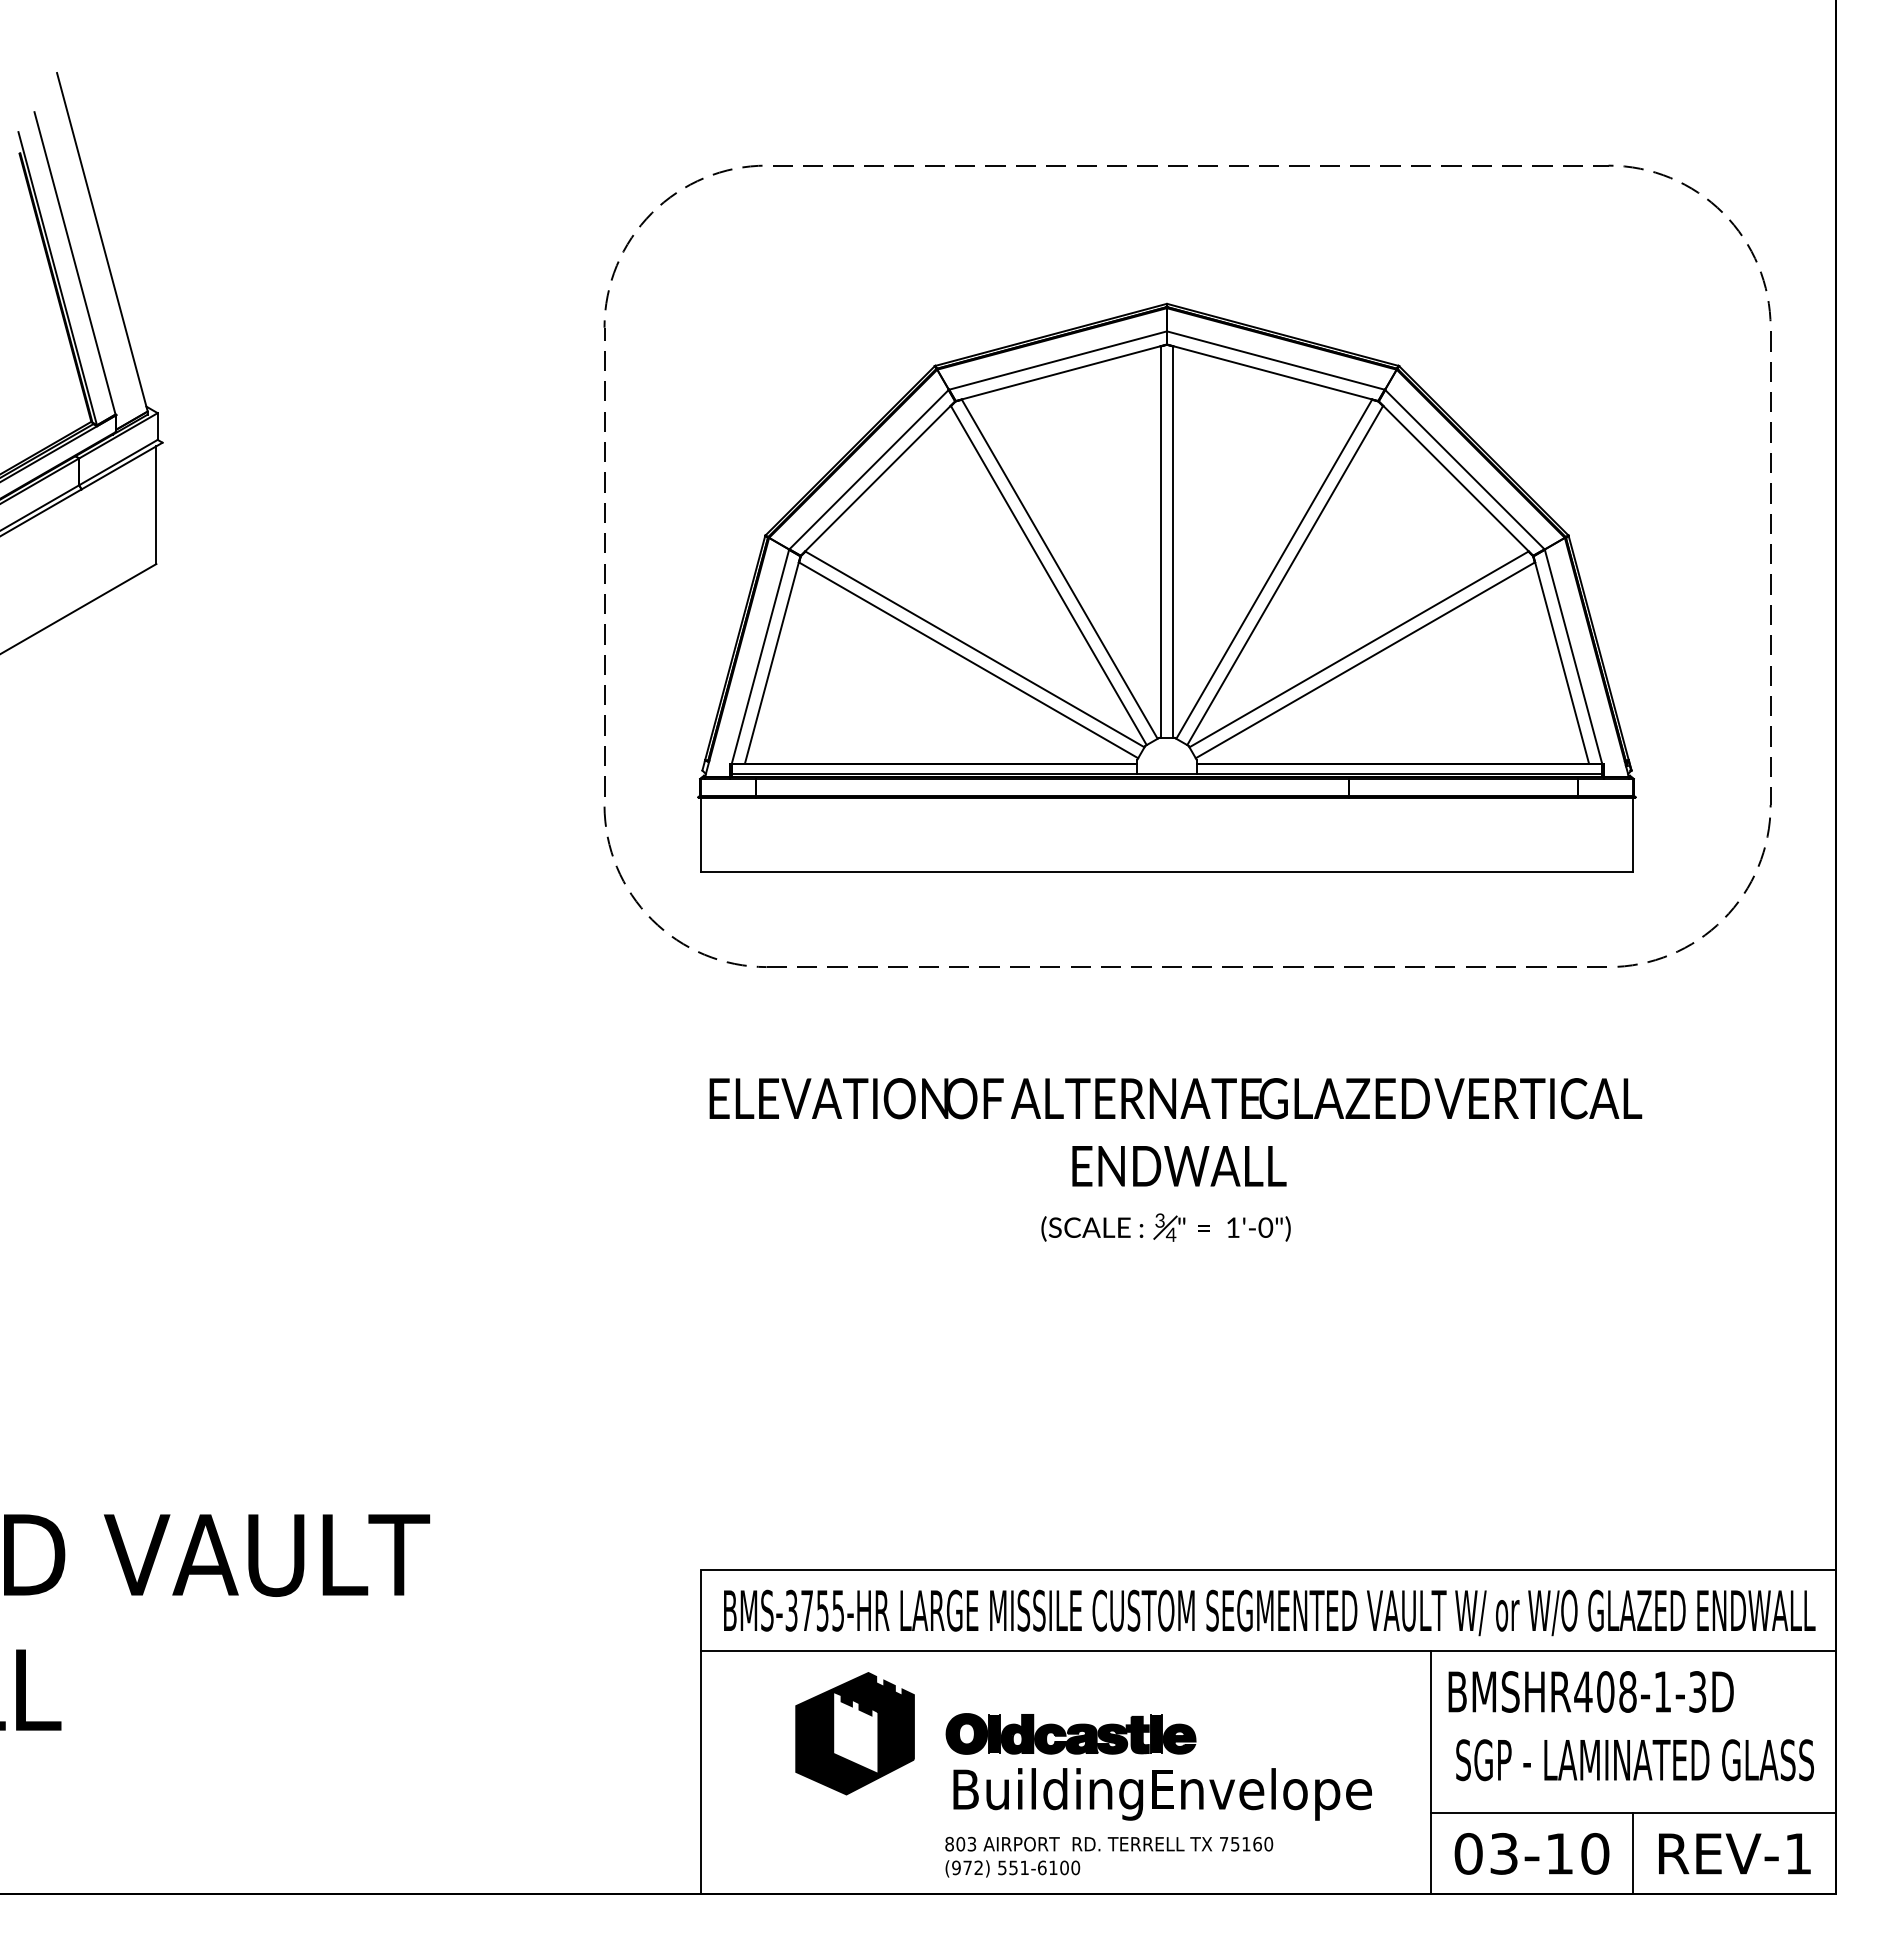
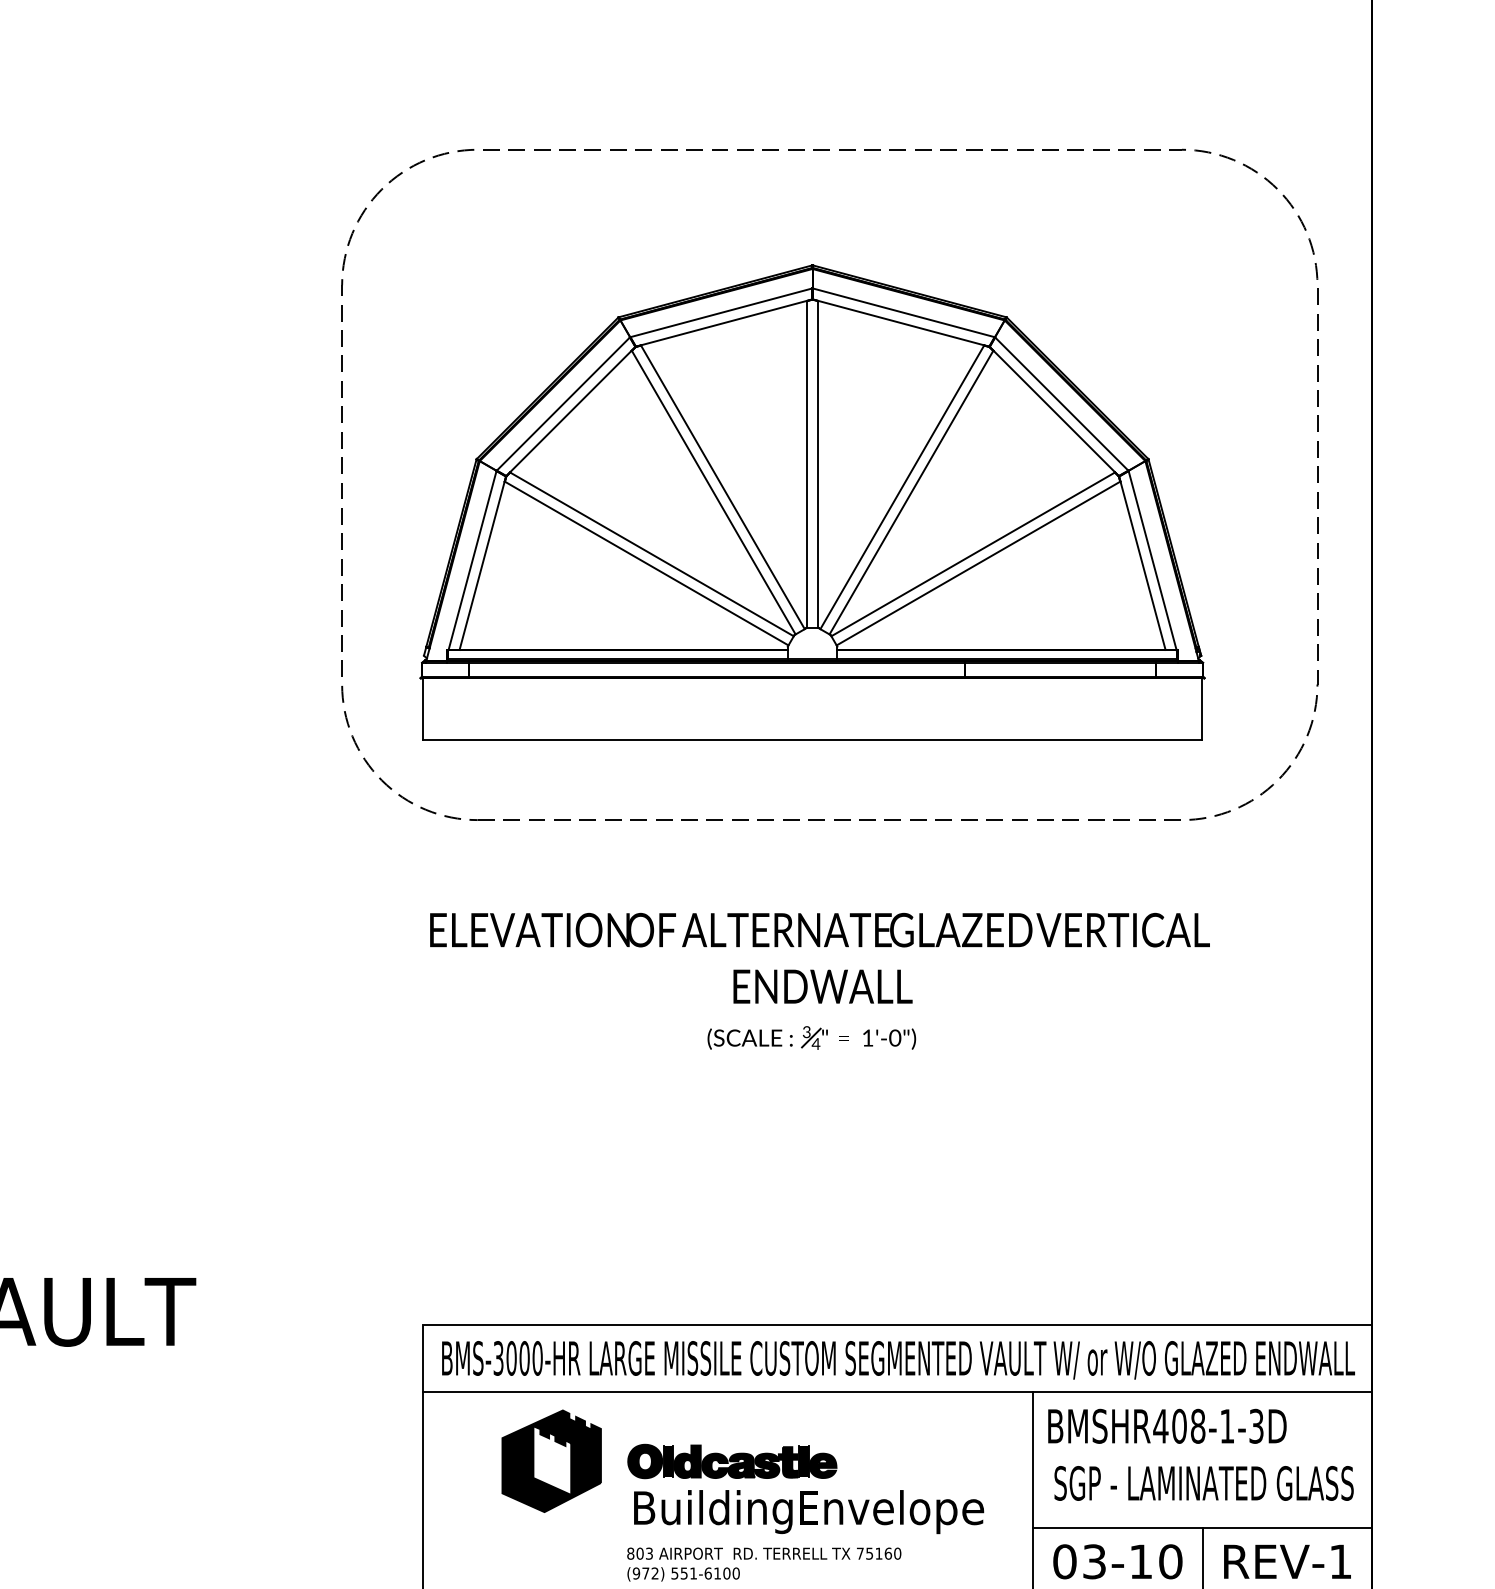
text: (822, 1610) -> (524, 1358), BMS-3755-HR -> BMS-3000-HR

